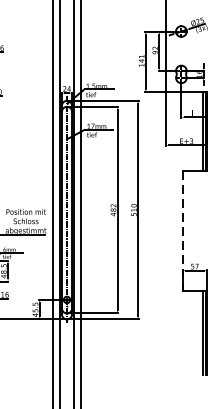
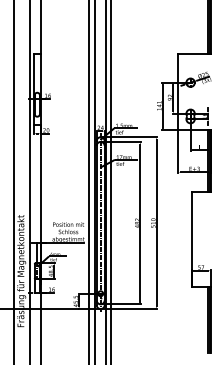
line: (182, 230) -> (191, 239), dashed -> solid

